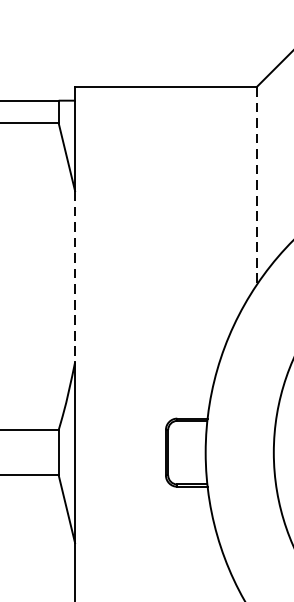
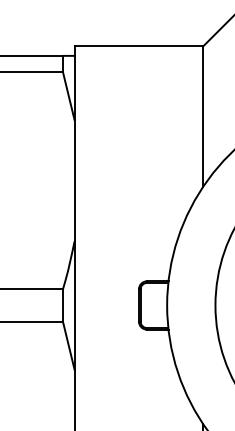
line: (256, 186) -> (203, 116), dashed -> solid
line: (75, 276) -> (74, 180), dashed -> solid

